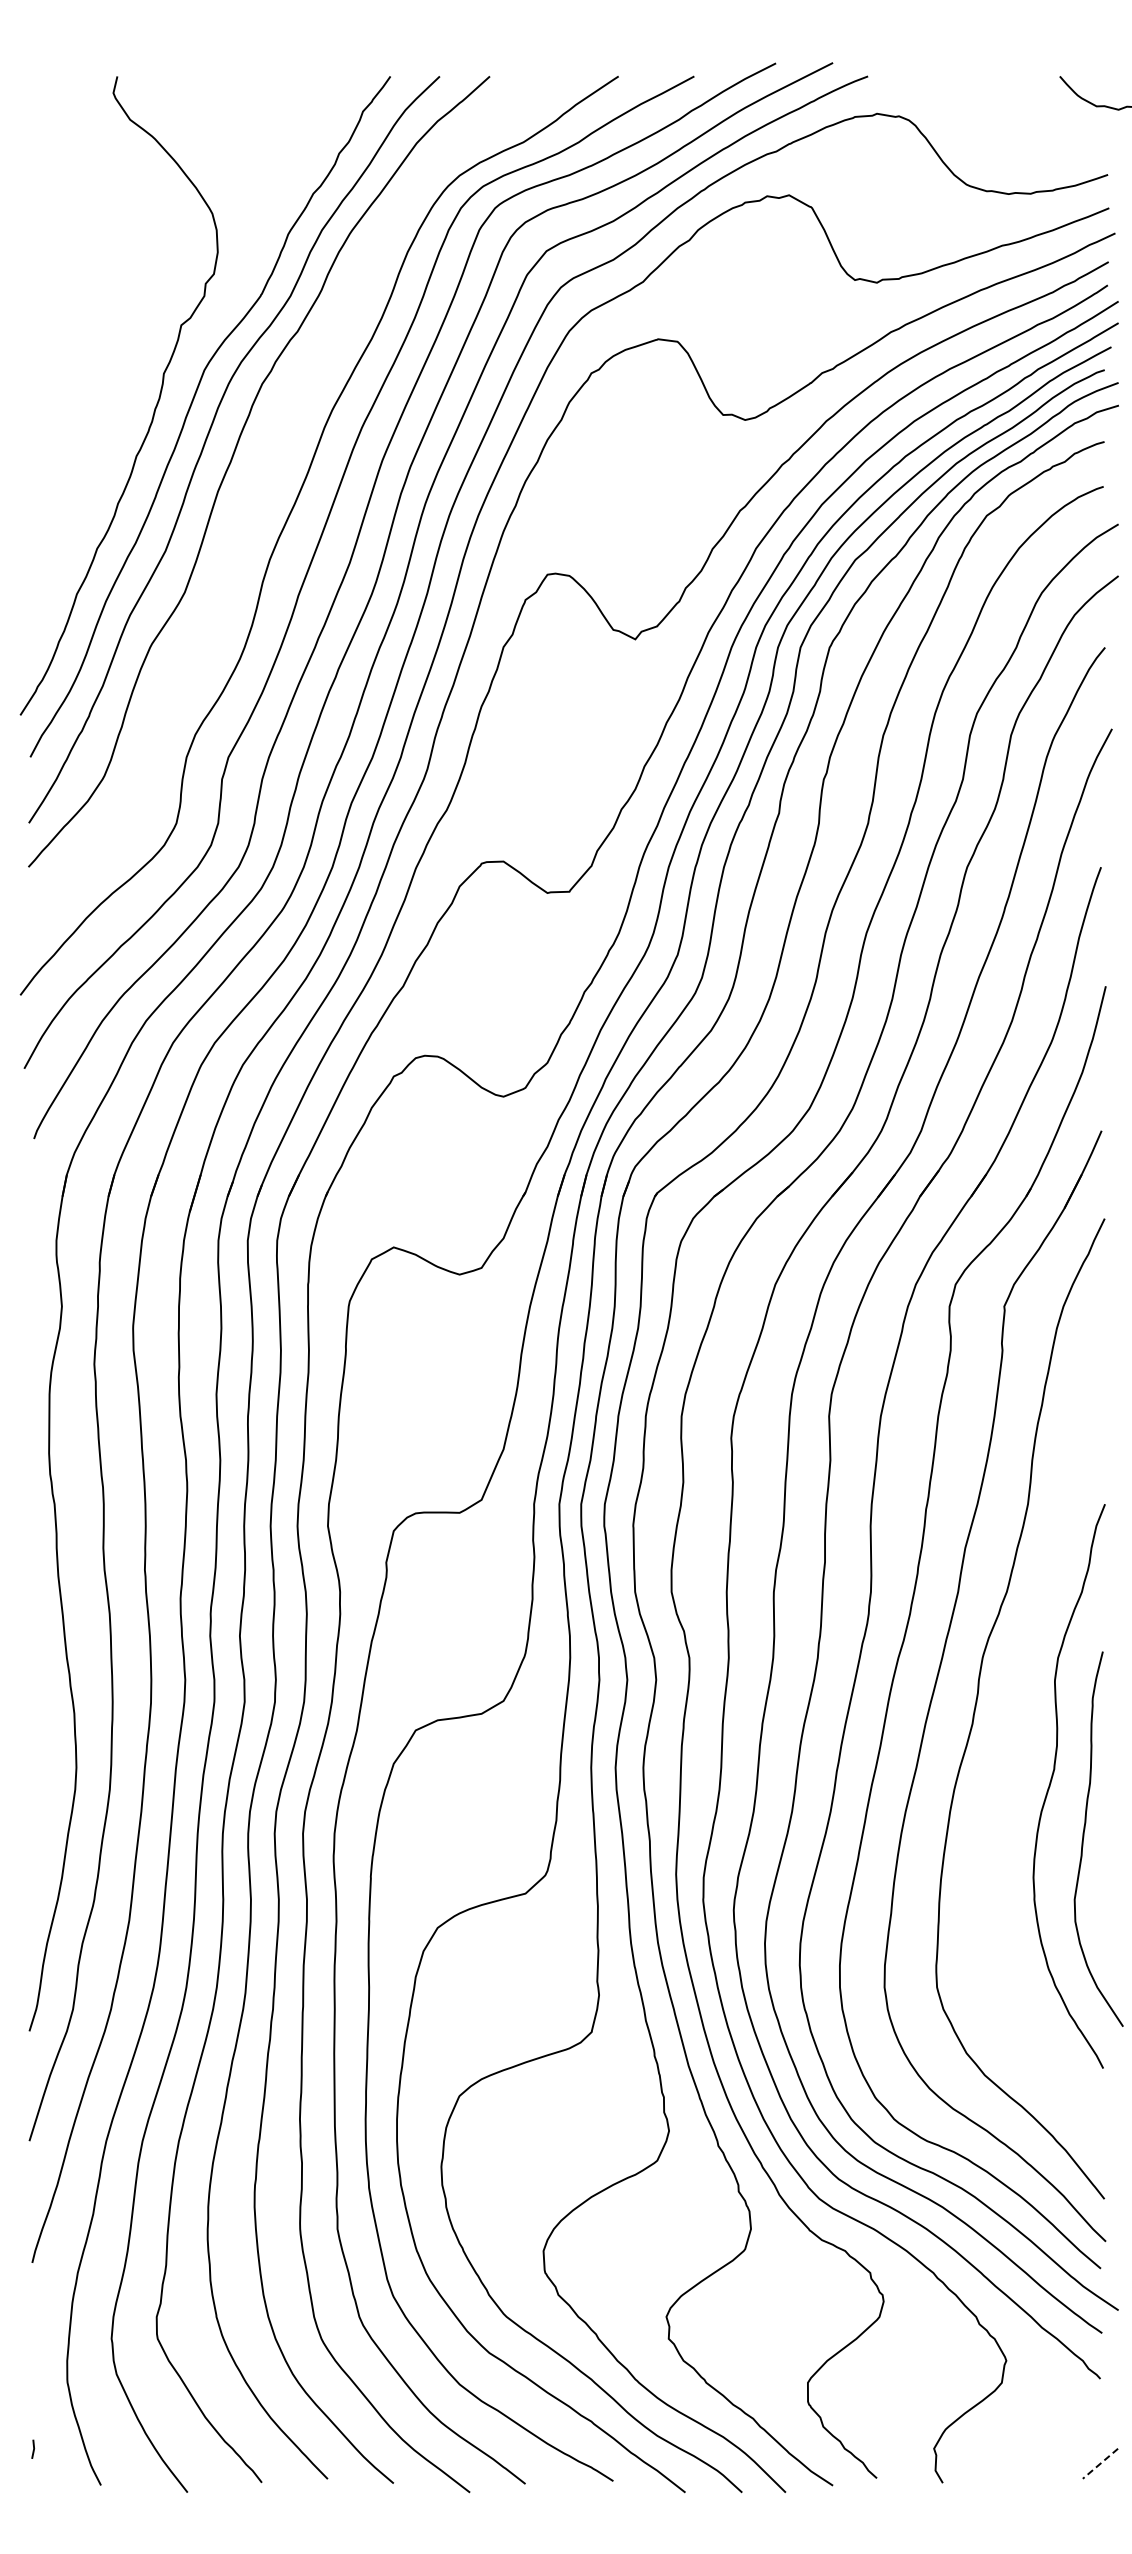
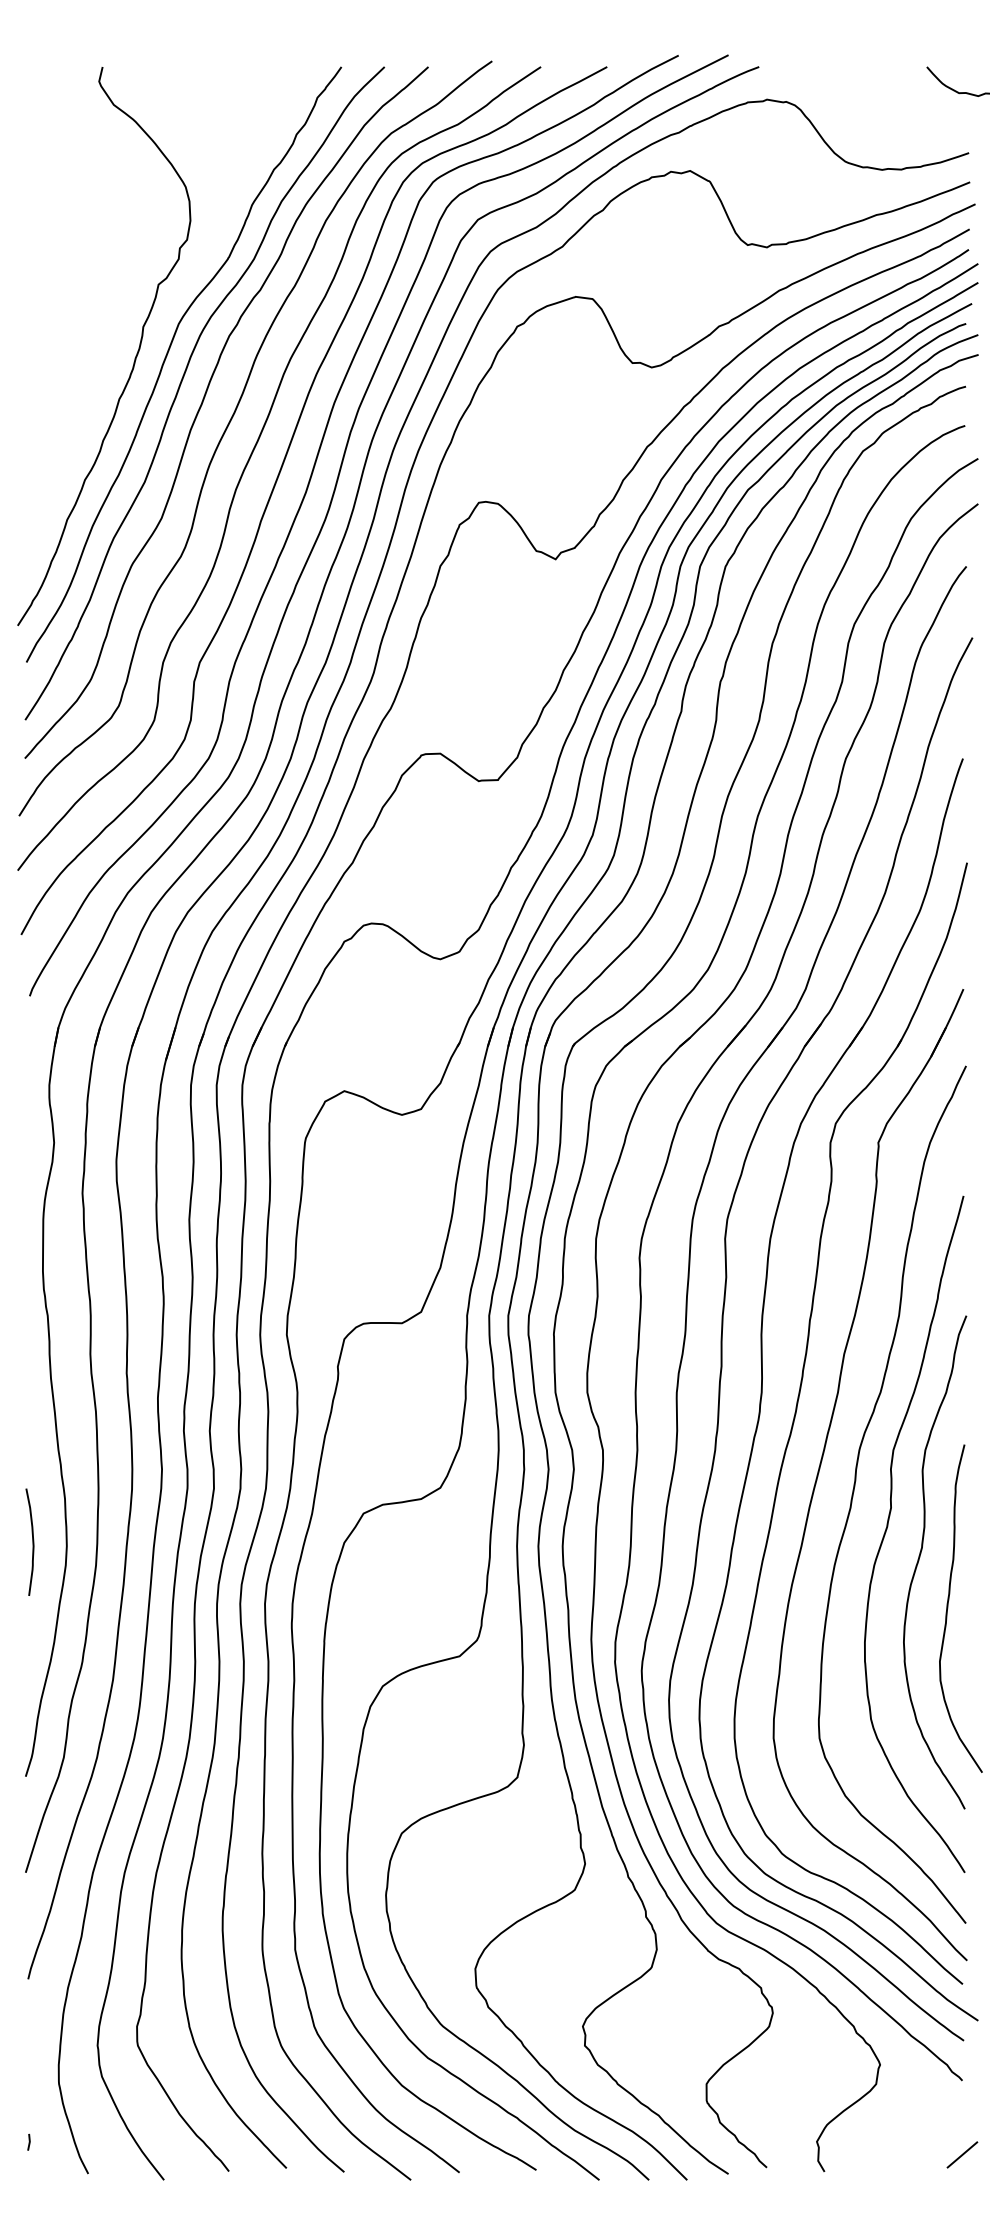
curve: (262, 485) -> (229, 424), added
curve: (1015, 1746) -> (888, 1527), added
curve: (37, 1762) -> (32, 1541), added
line: (1100, 2464) -> (962, 2155), dashed -> solid

